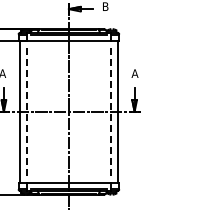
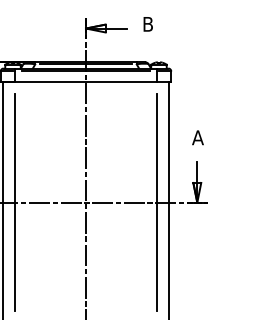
line: (26, 111) -> (14, 201), dashed -> solid
line: (111, 112) -> (158, 203), dashed -> solid

